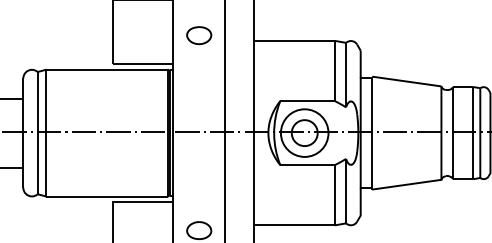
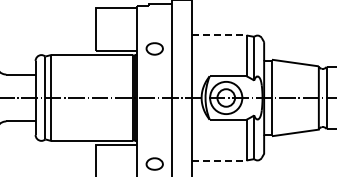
part: (198, 34) -> (154, 48), moved
line: (294, 40) -> (219, 35), solid -> dashed
line: (294, 225) -> (219, 160), solid -> dashed

